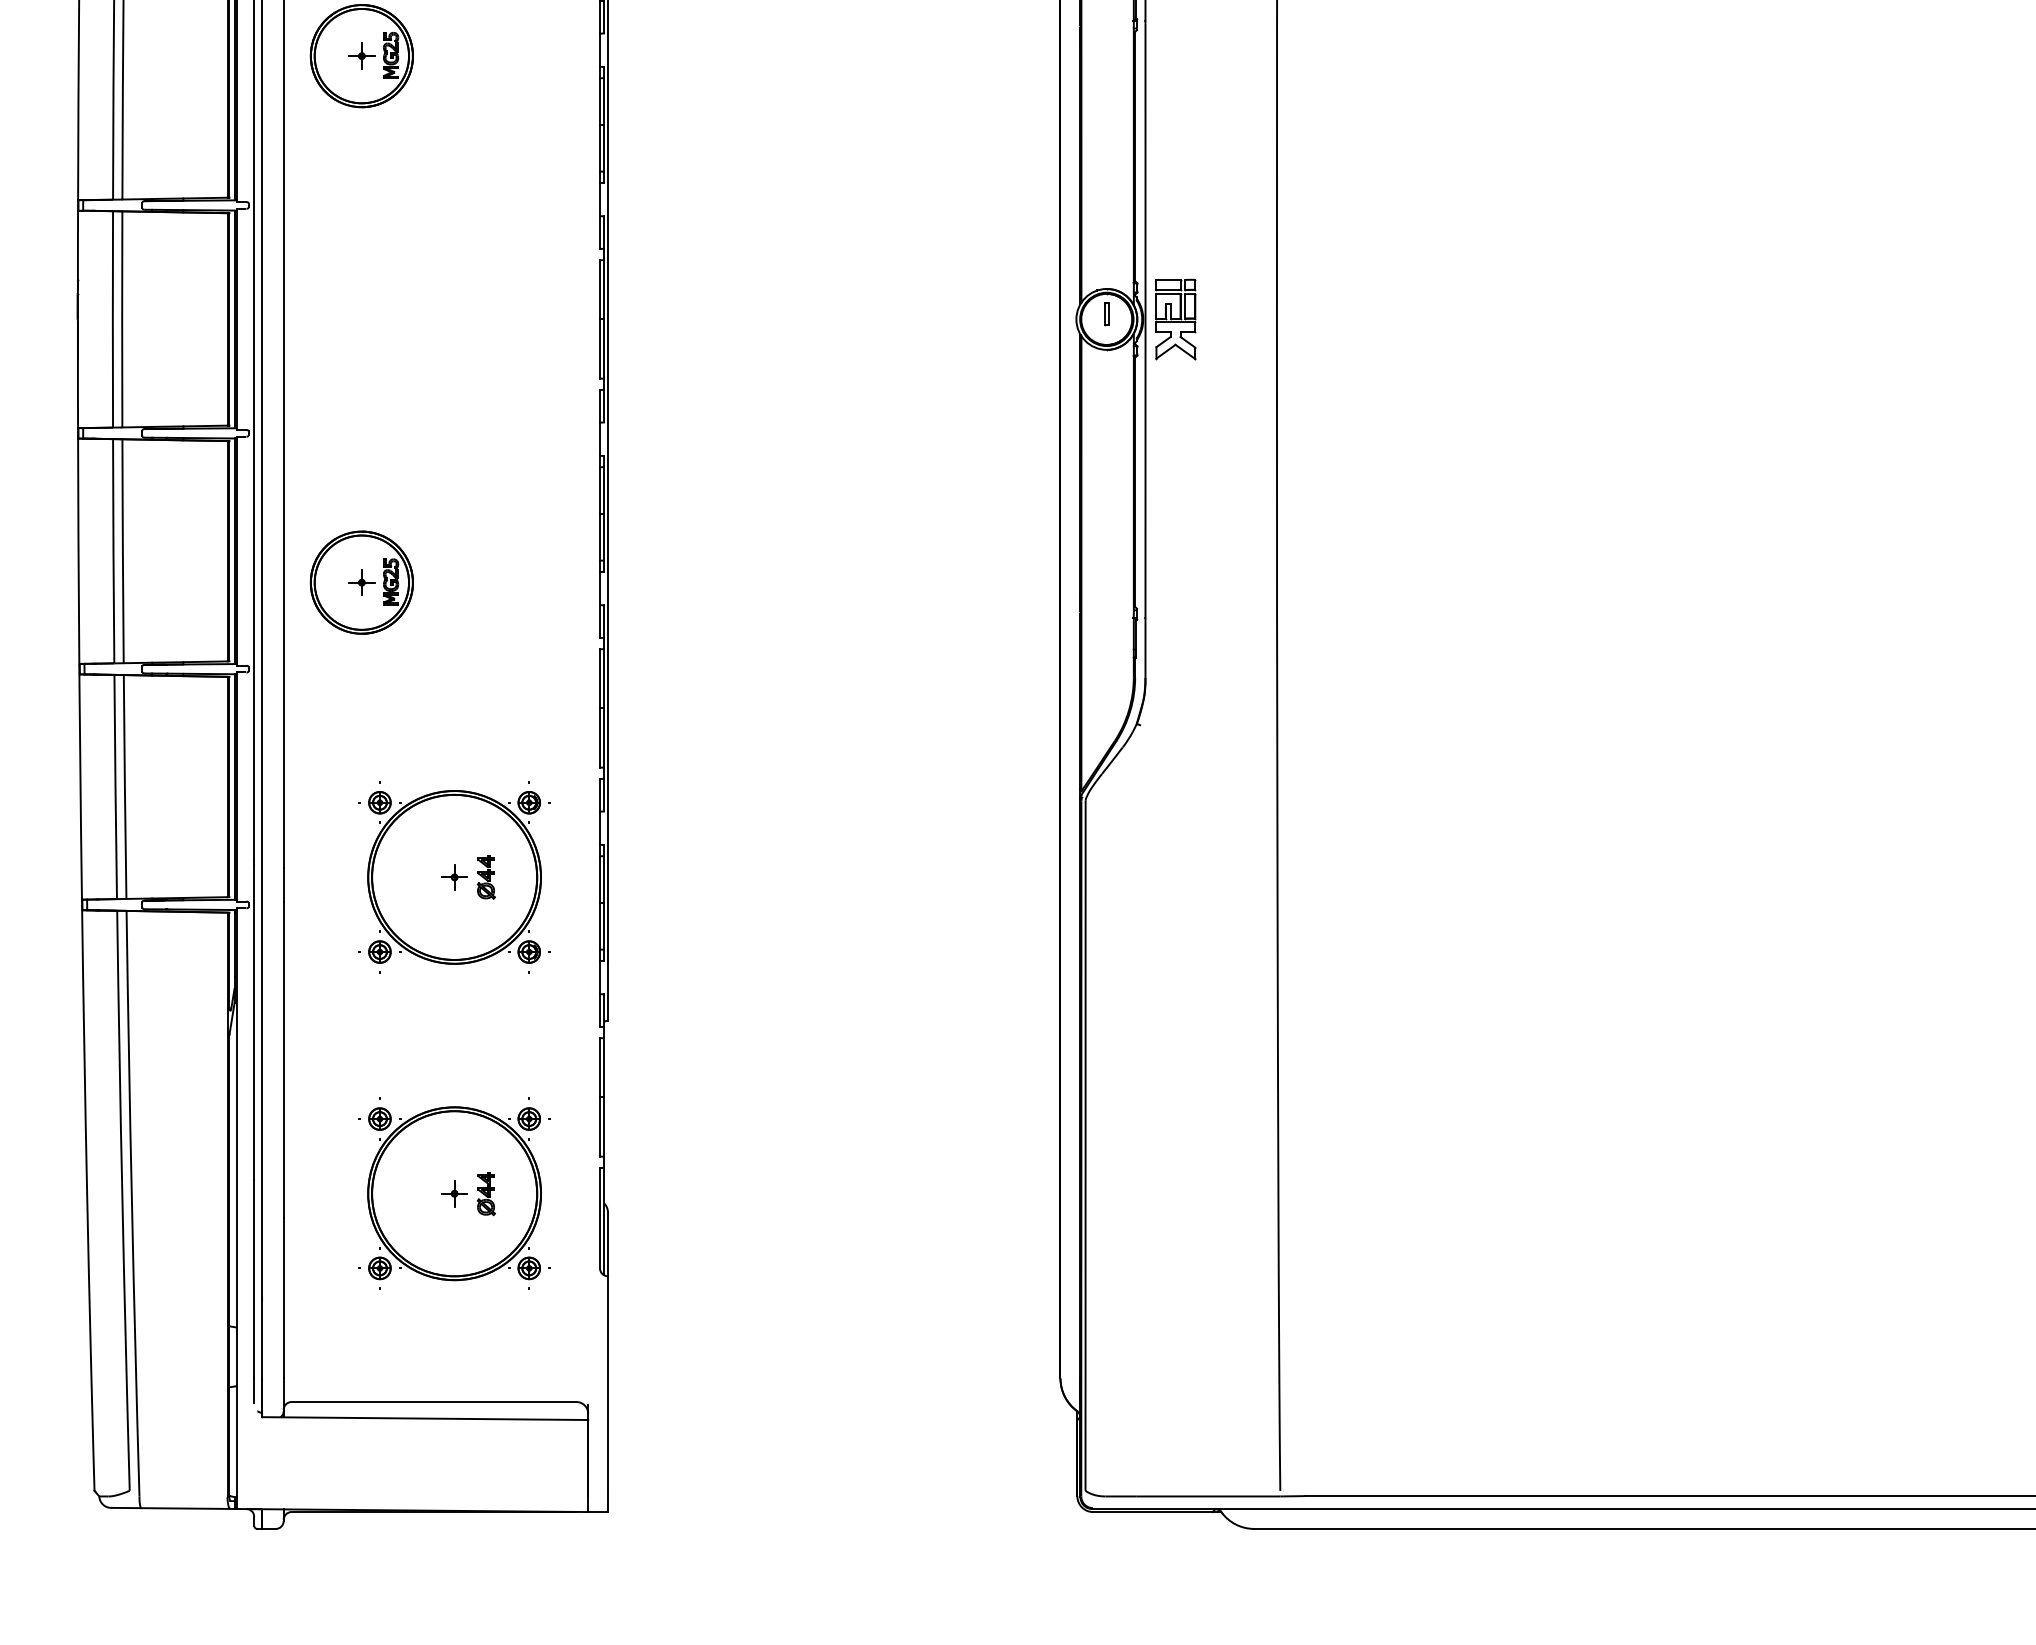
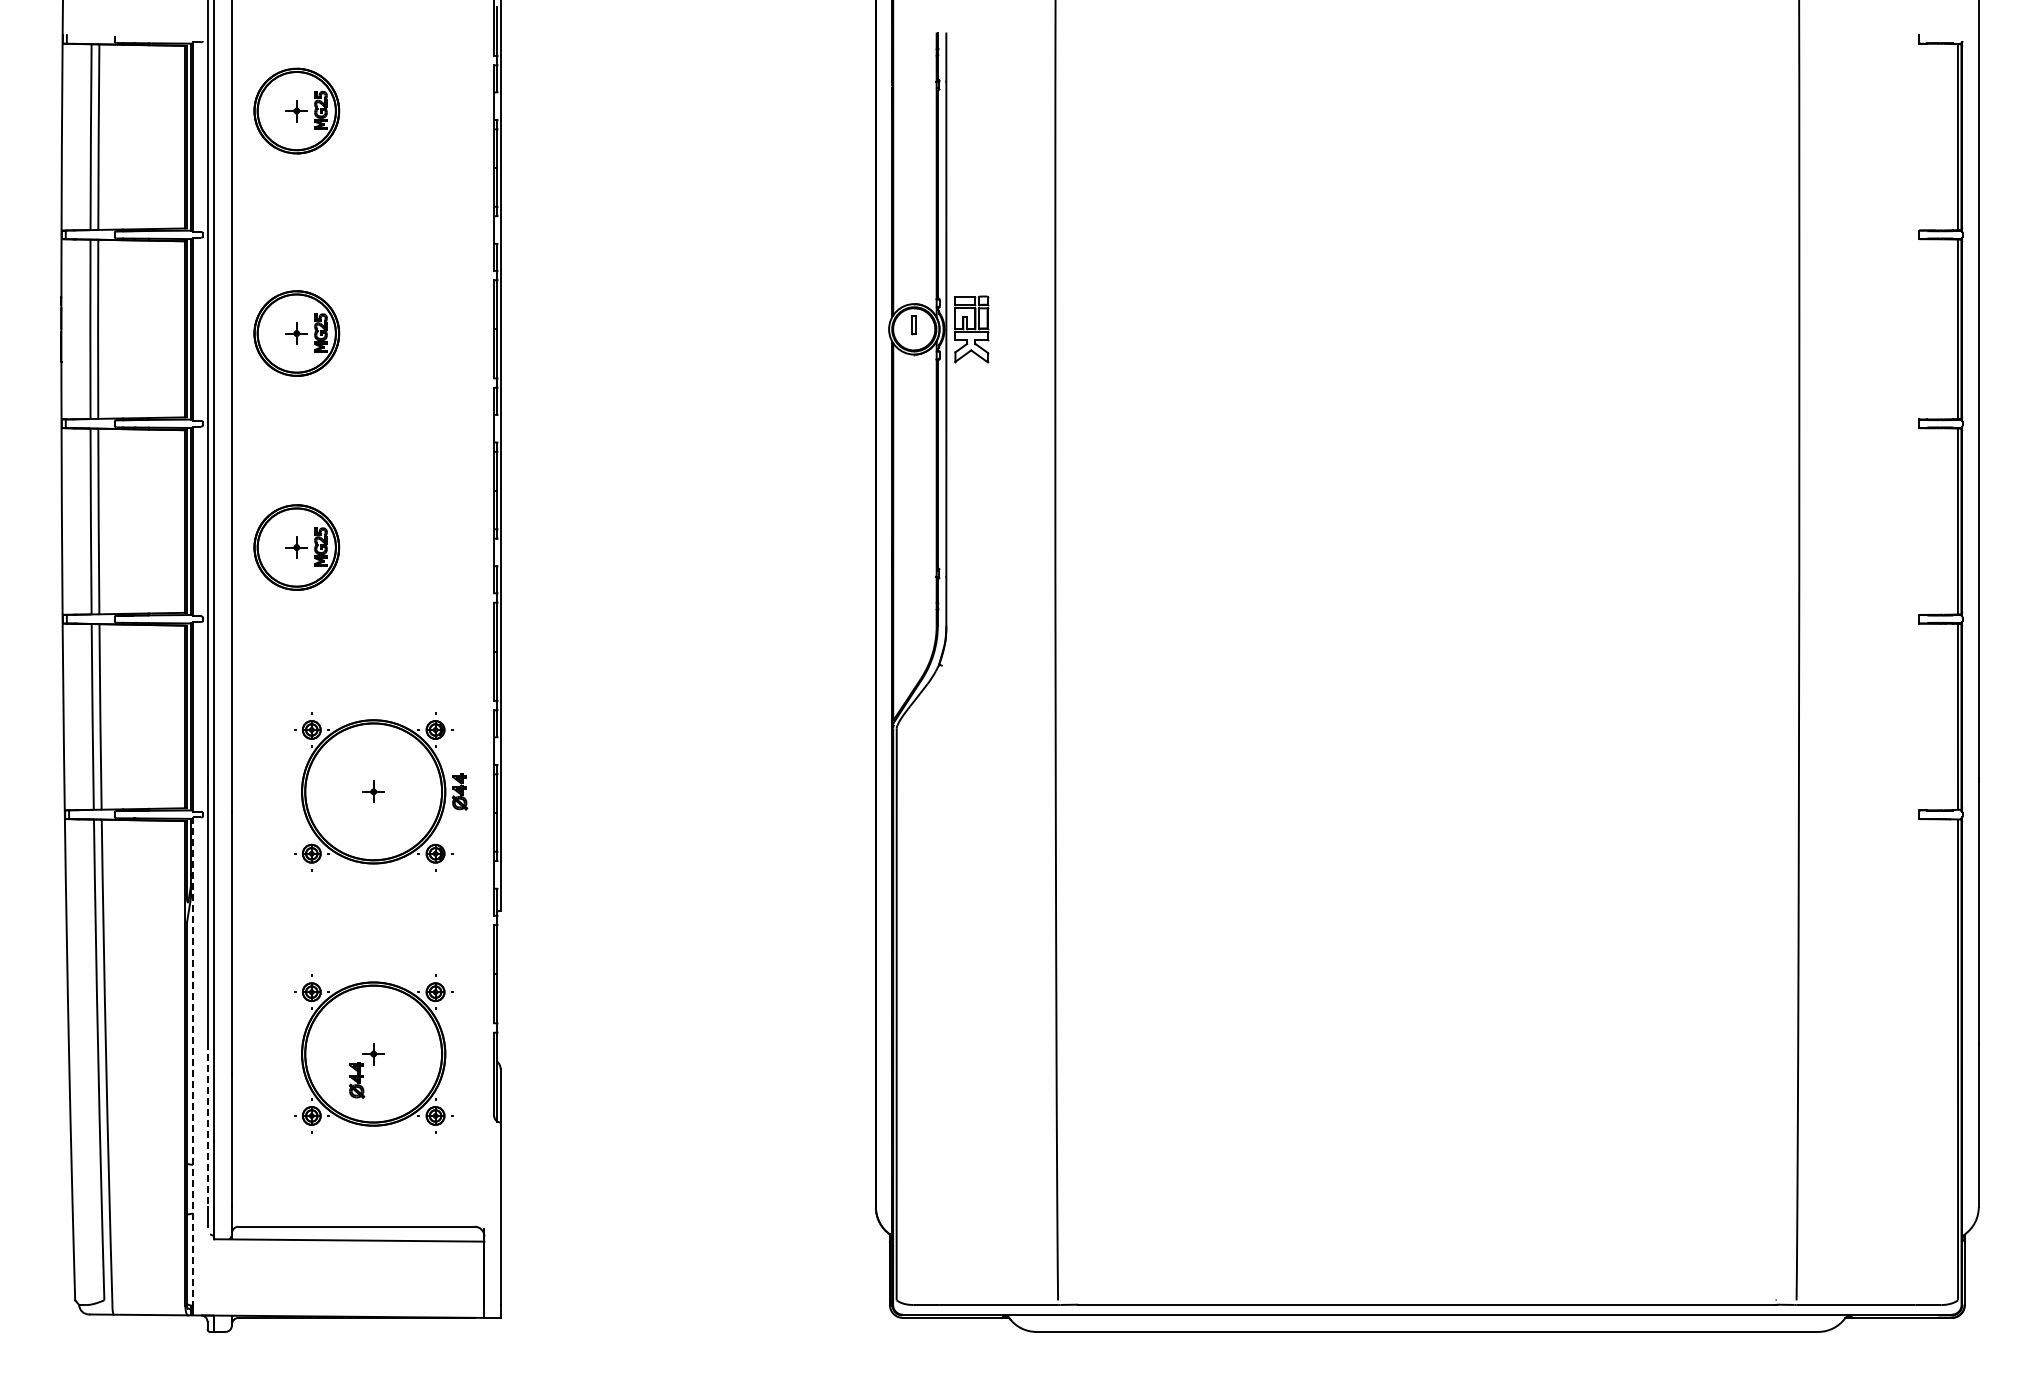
part: (361, 324) -> (296, 333), added
part: (486, 876) -> (460, 791), moved
part: (486, 1194) -> (357, 1080), moved
line: (236, 1202) -> (192, 1061), solid -> dashed
line: (254, 1279) -> (207, 1125), solid -> dashed

